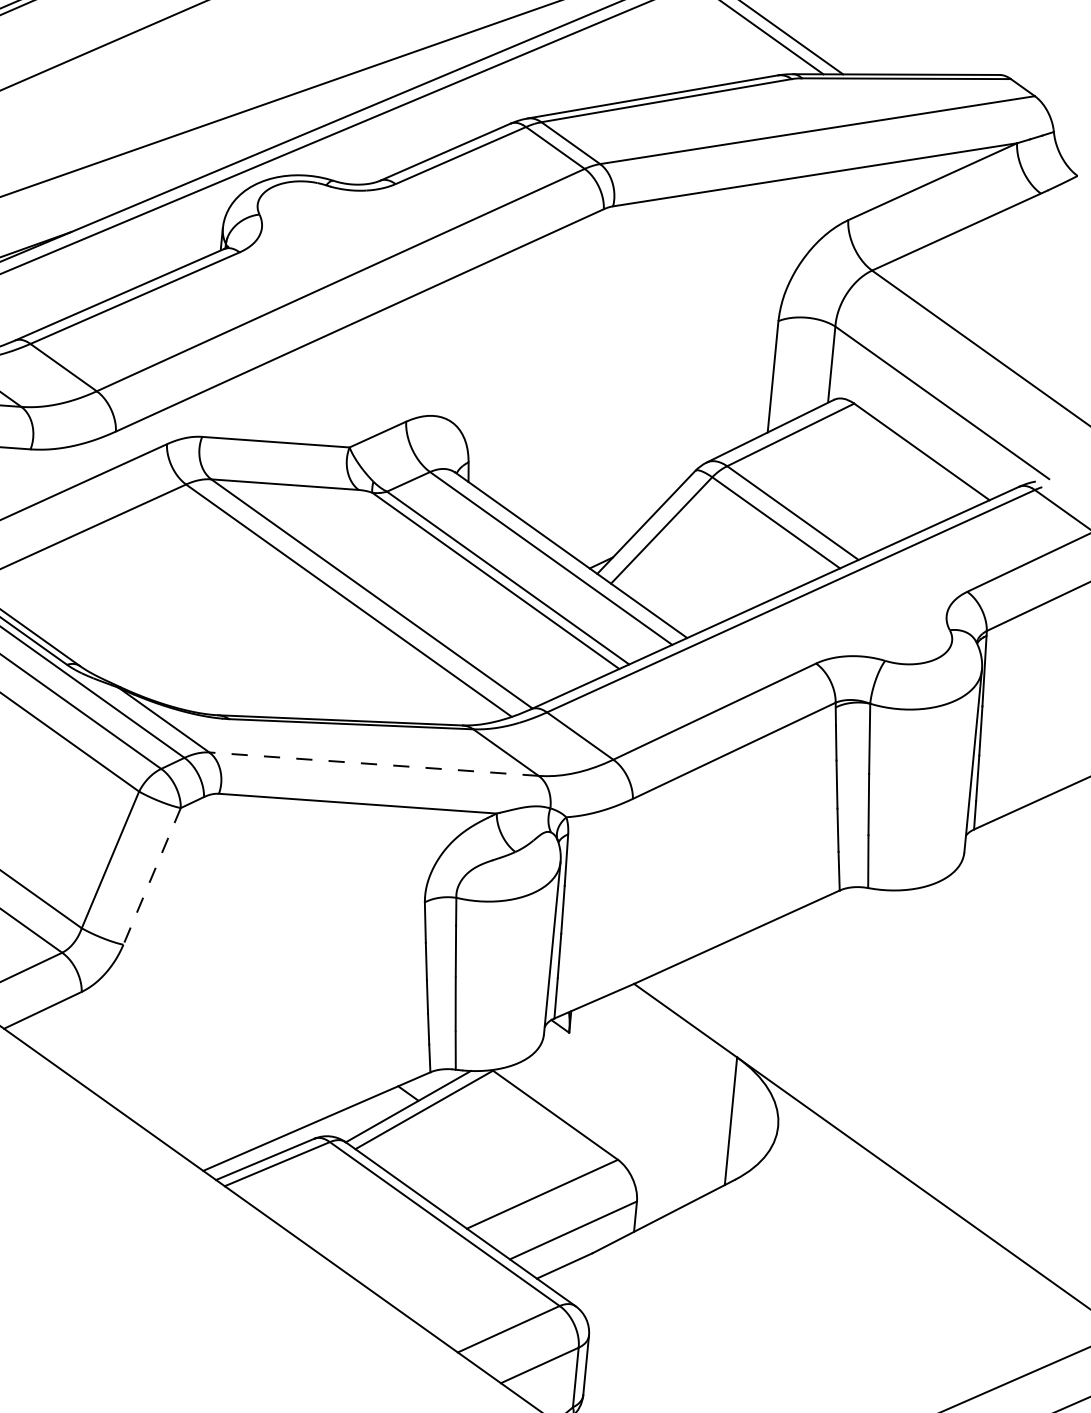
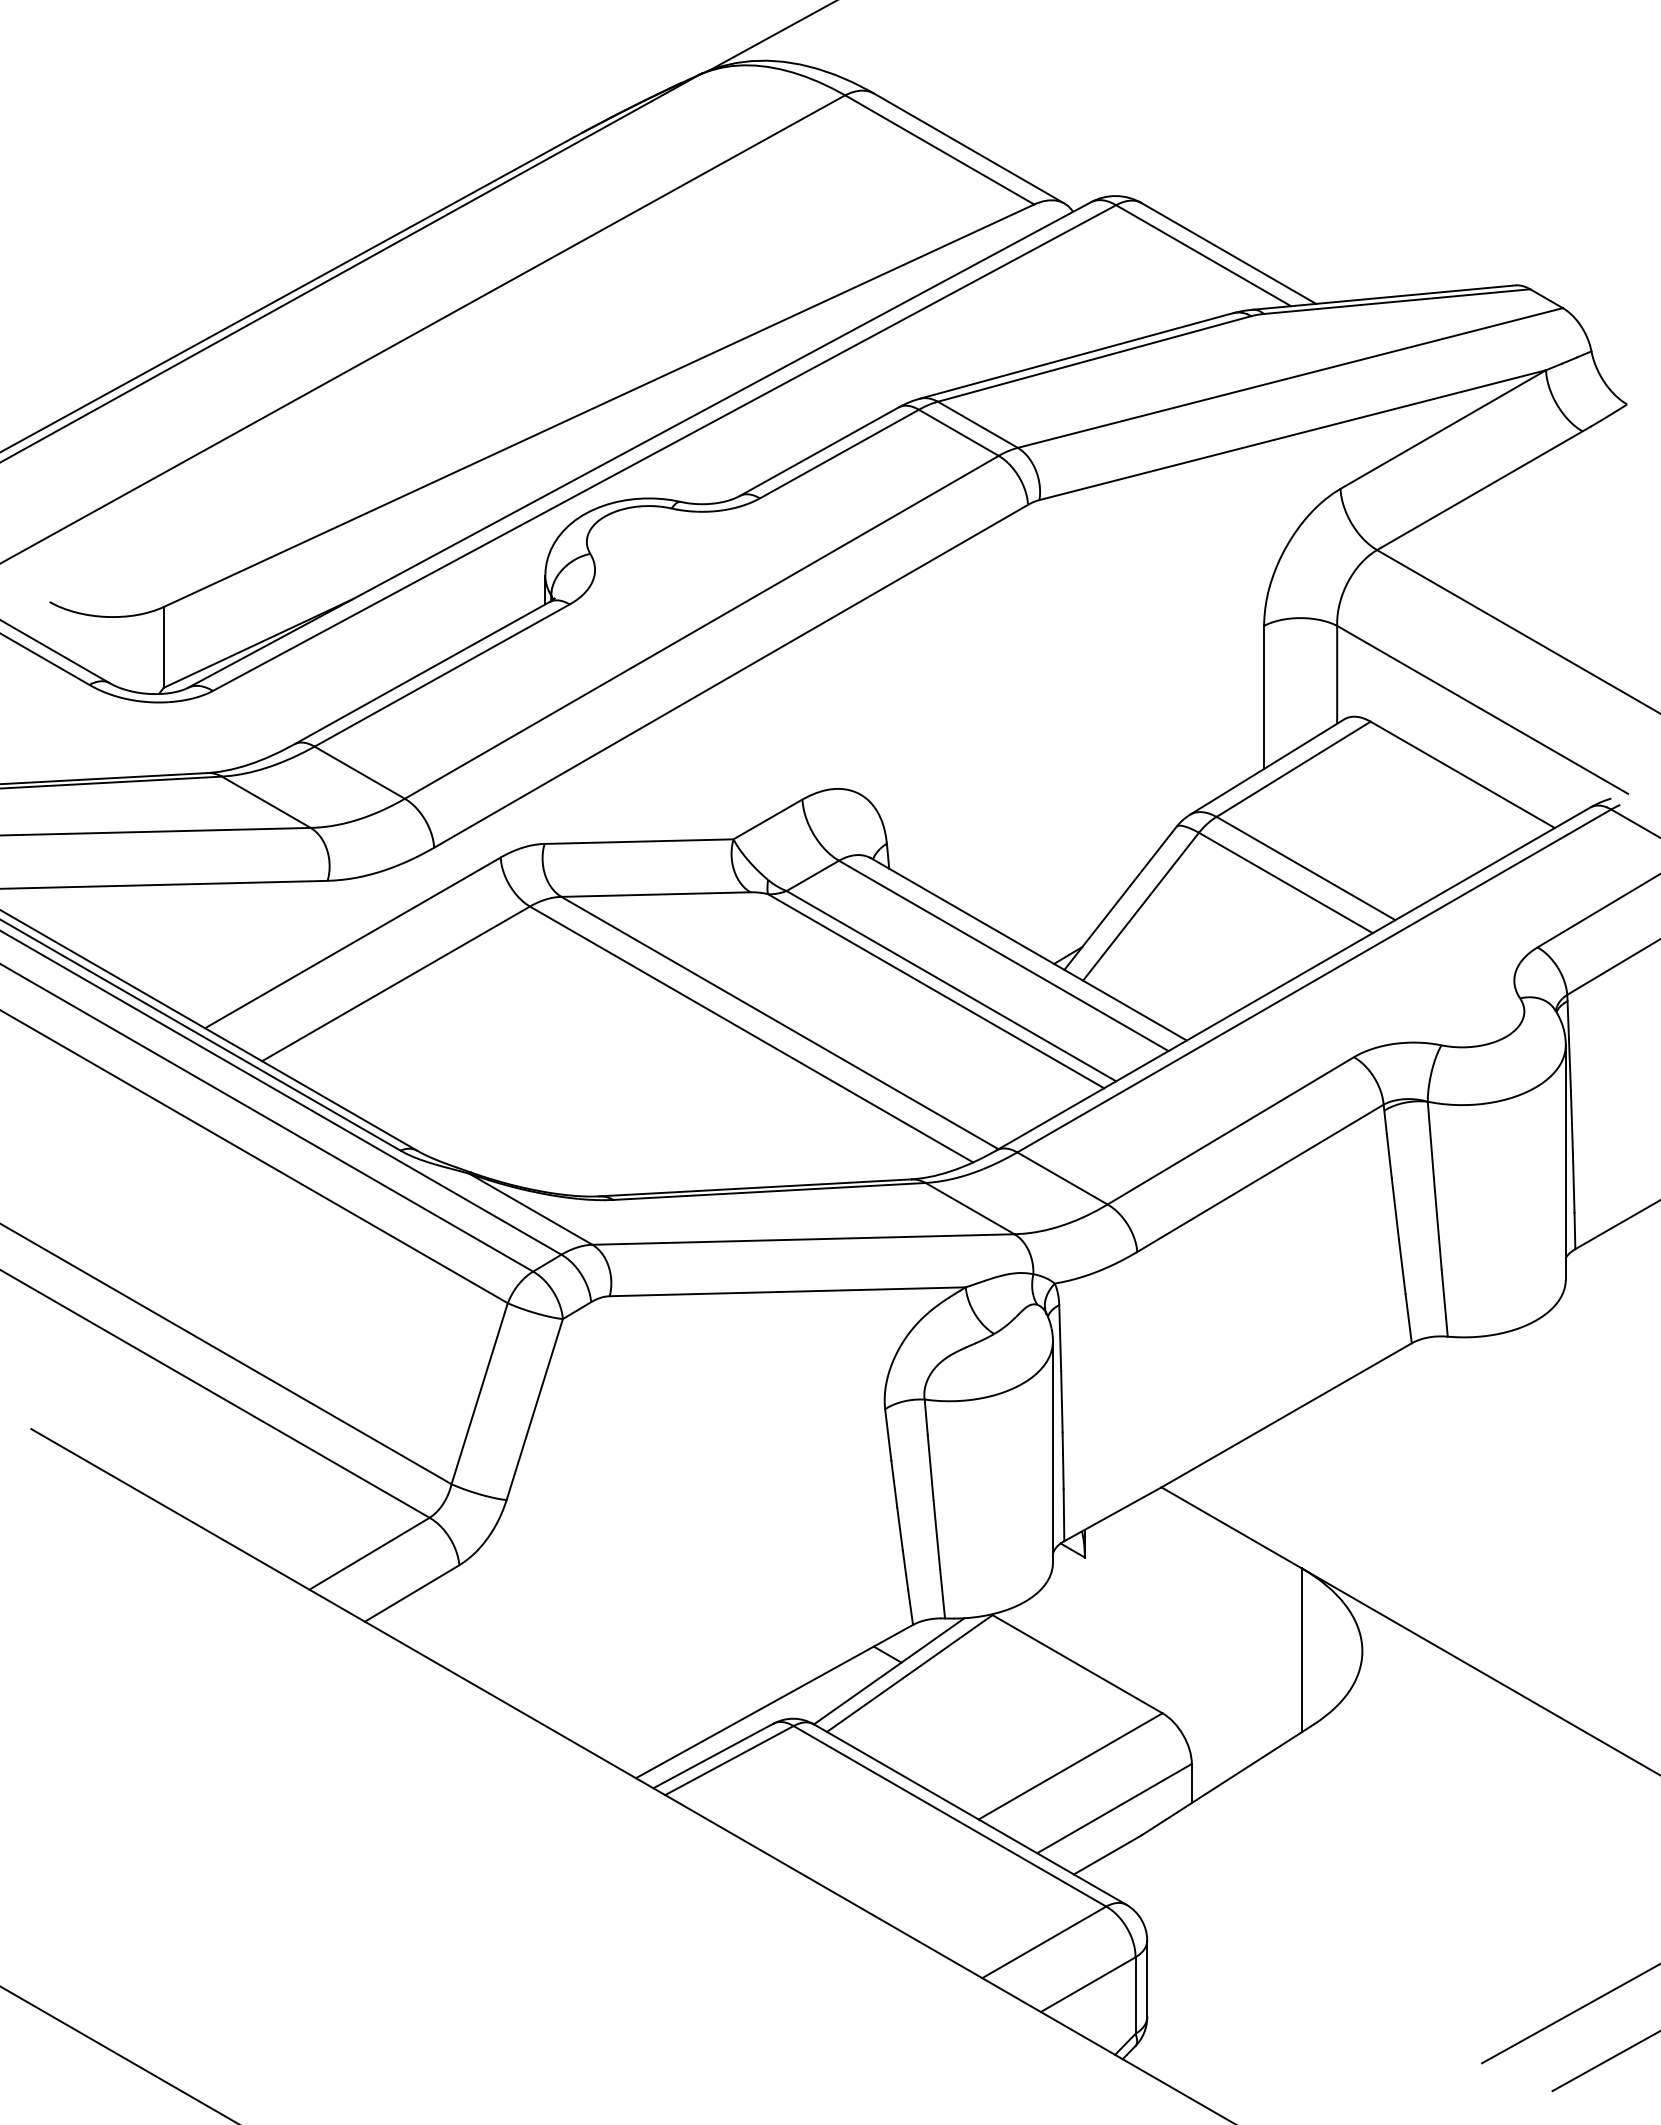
line: (374, 764) -> (803, 1239), dashed -> solid
line: (151, 876) -> (534, 1409), dashed -> solid

